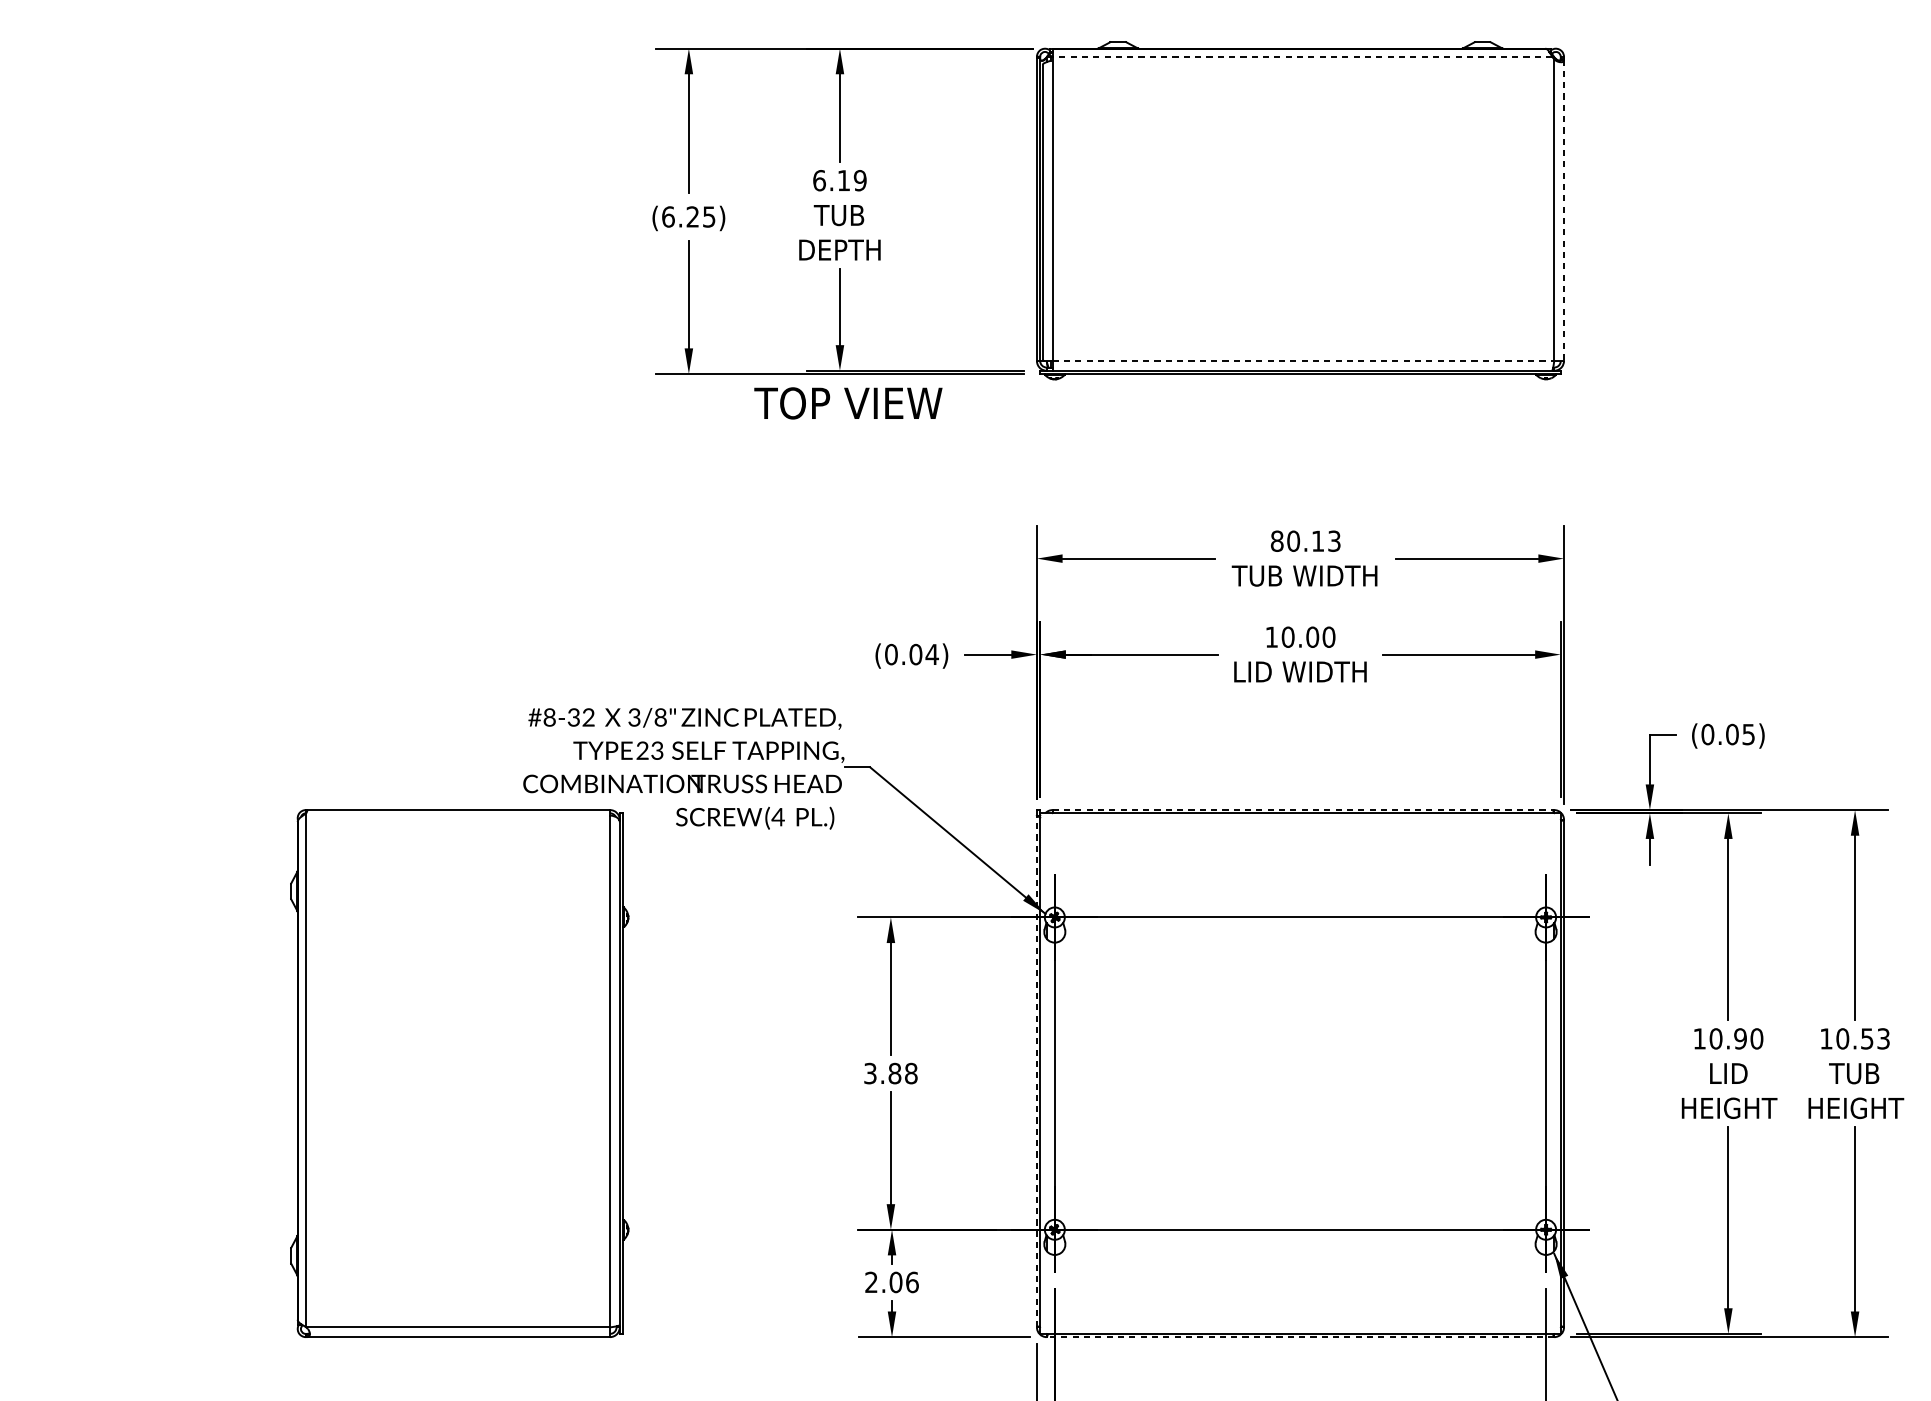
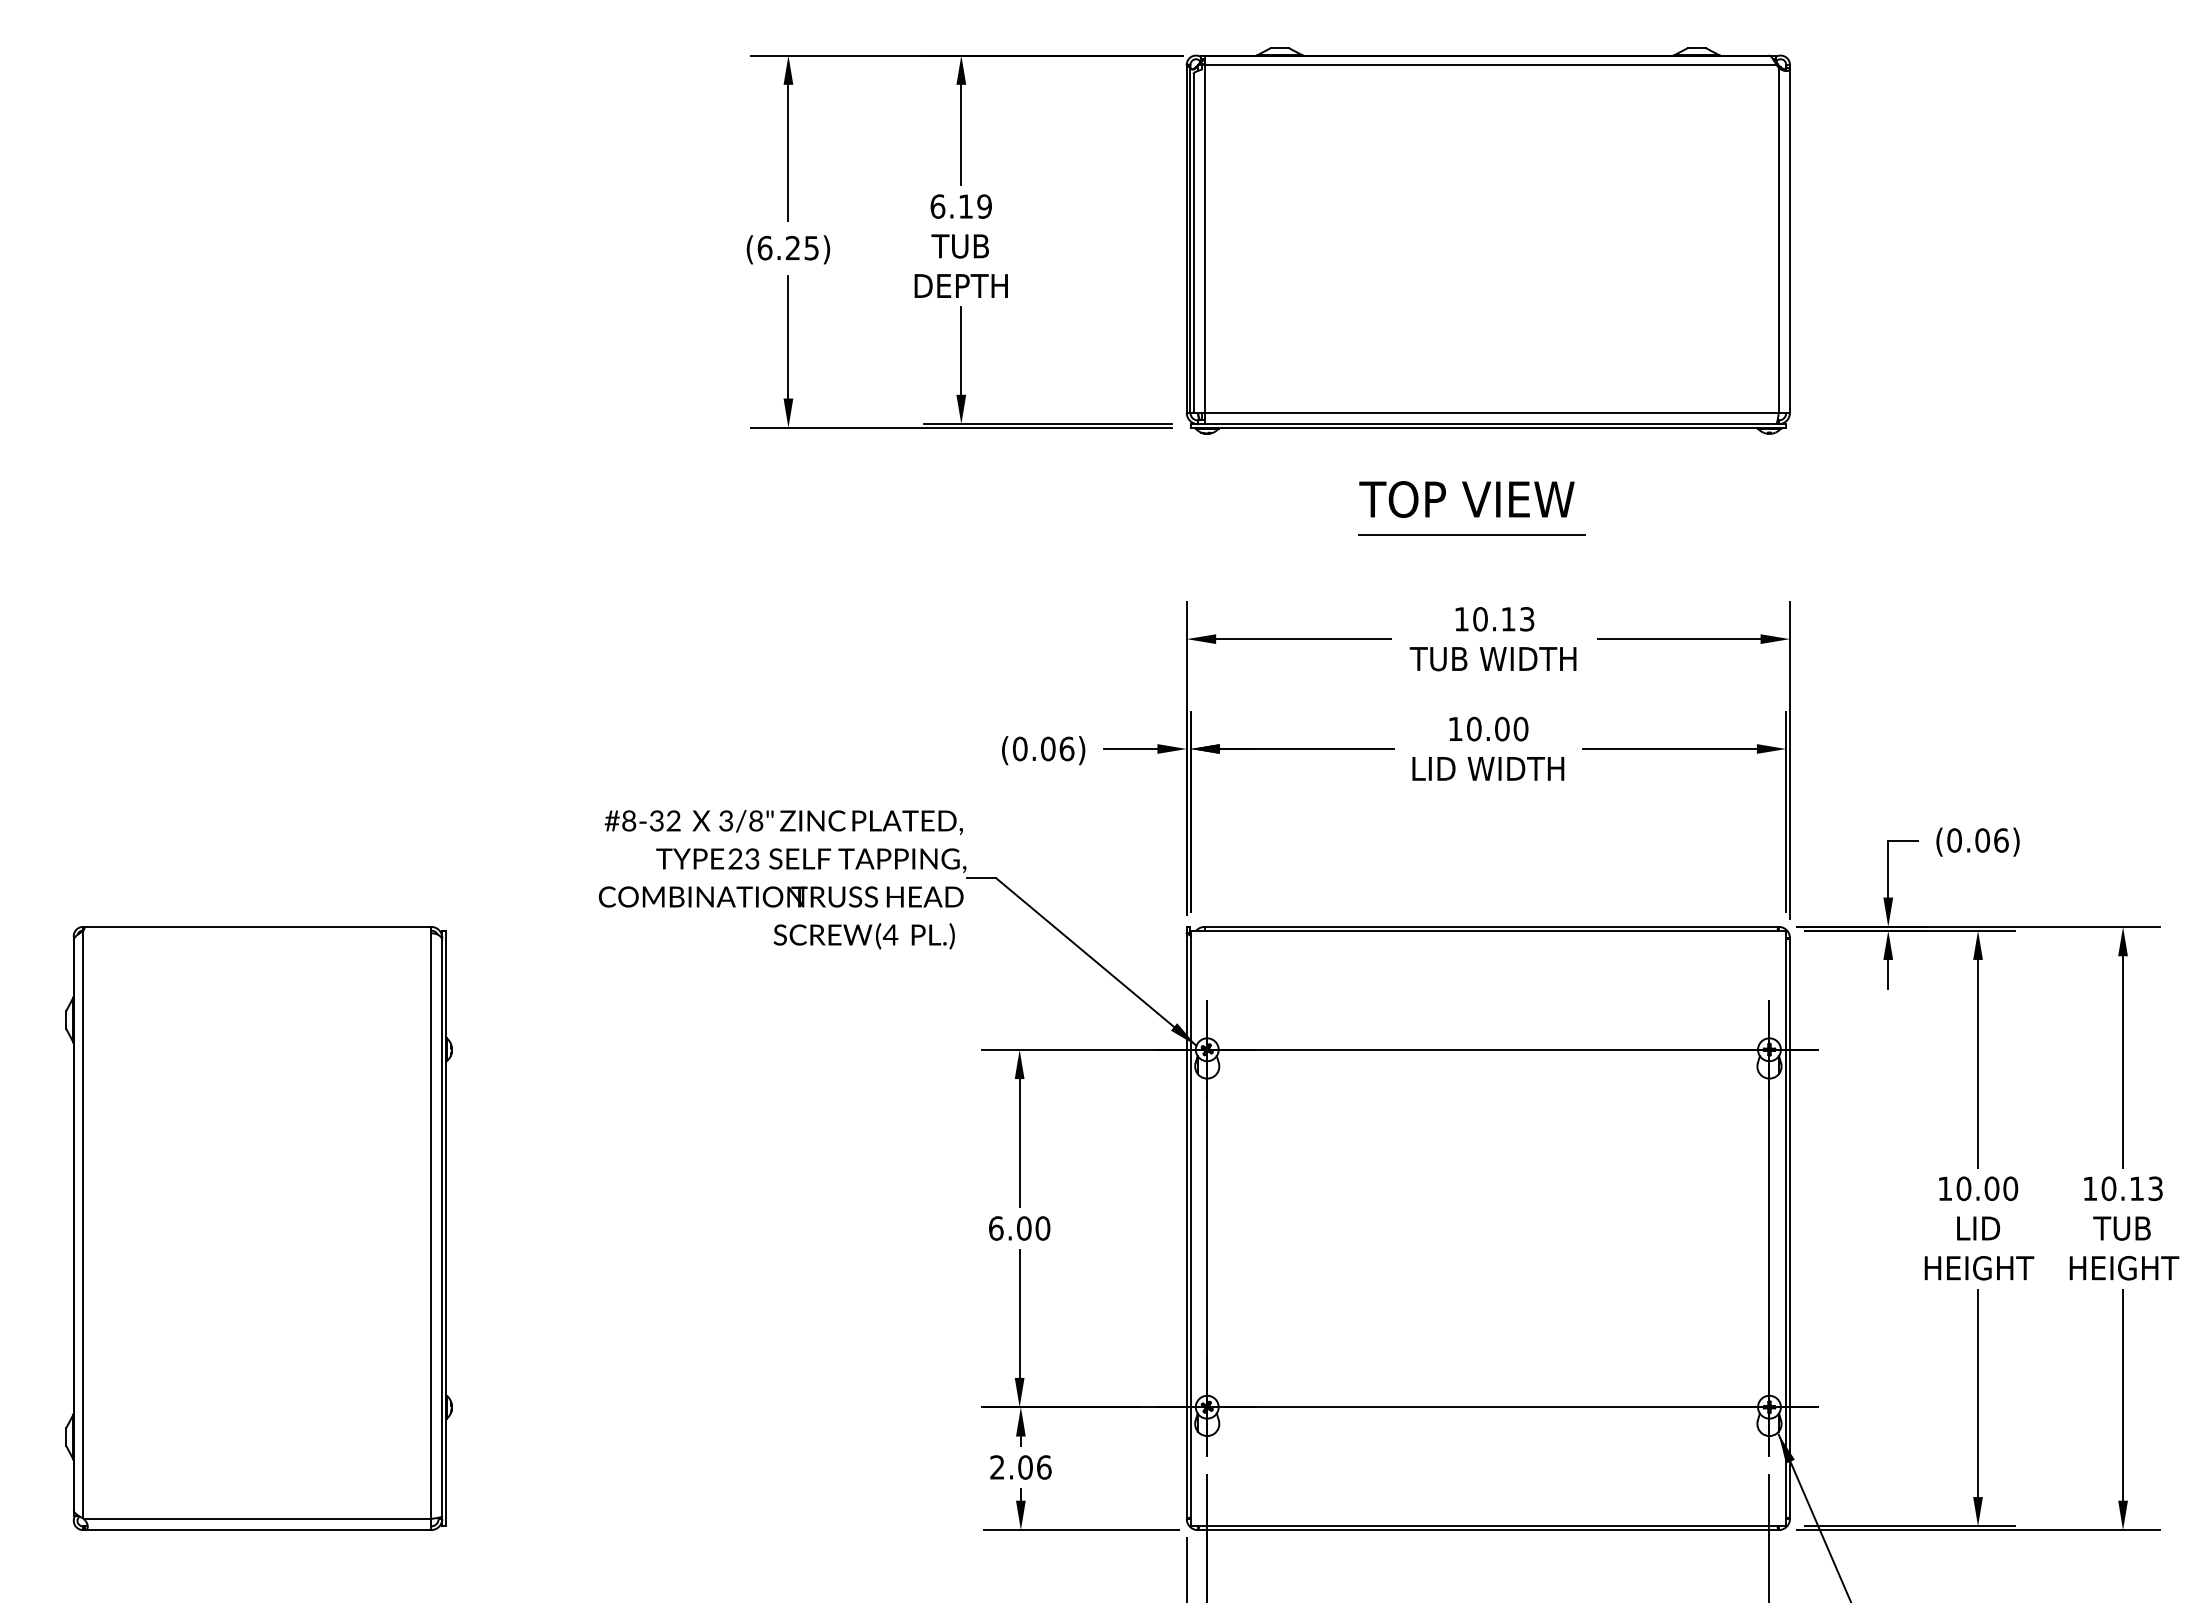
line: (1302, 56) -> (1490, 64), dashed -> solid
line: (1563, 210) -> (1789, 240), dashed -> solid
line: (1304, 361) -> (1492, 413), dashed -> solid
text: (847, 403) -> (1466, 499), moved
line: (1285, 467) -> (1471, 534), added
text: (1277, 541) -> (1461, 619), 80.13 -> 10.13
text: (931, 654) -> (1066, 748), (0.04) -> (0.06)
text: (1748, 734) -> (2001, 840), (0.05) -> (0.06)
line: (1304, 809) -> (1492, 926), dashed -> solid
text: (1740, 1038) -> (1991, 1188), 10.90 -> 10.00
text: (1866, 1038) -> (2136, 1188), 10.53 -> 10.13
line: (1036, 1071) -> (1186, 1226), dashed -> solid
part: (459, 1073) -> (258, 1228), moved
text: (890, 1073) -> (1019, 1228), 3.88 -> 6.00
line: (1299, 1337) -> (1487, 1530), dashed -> solid

